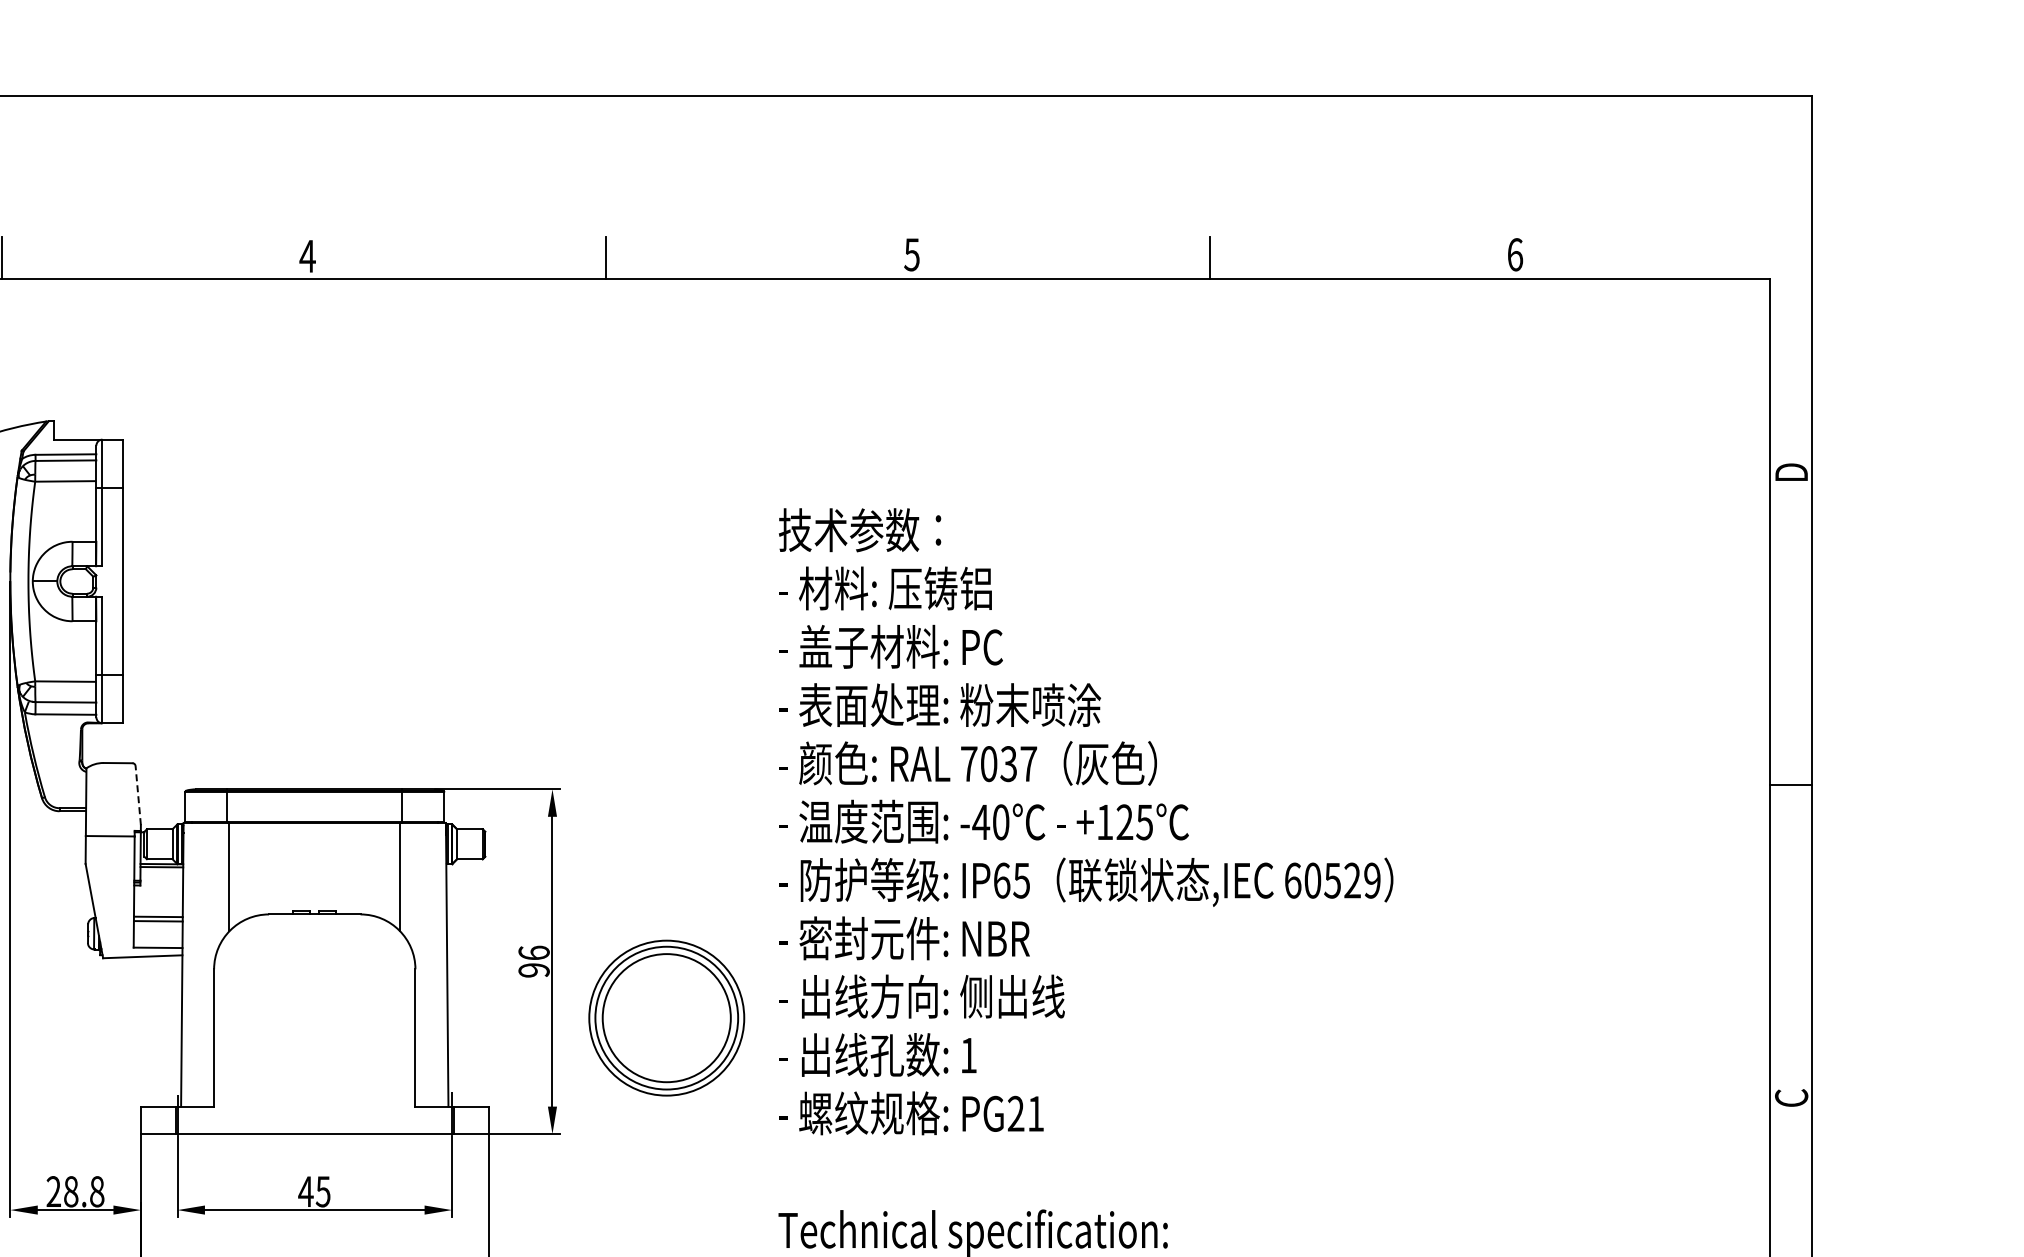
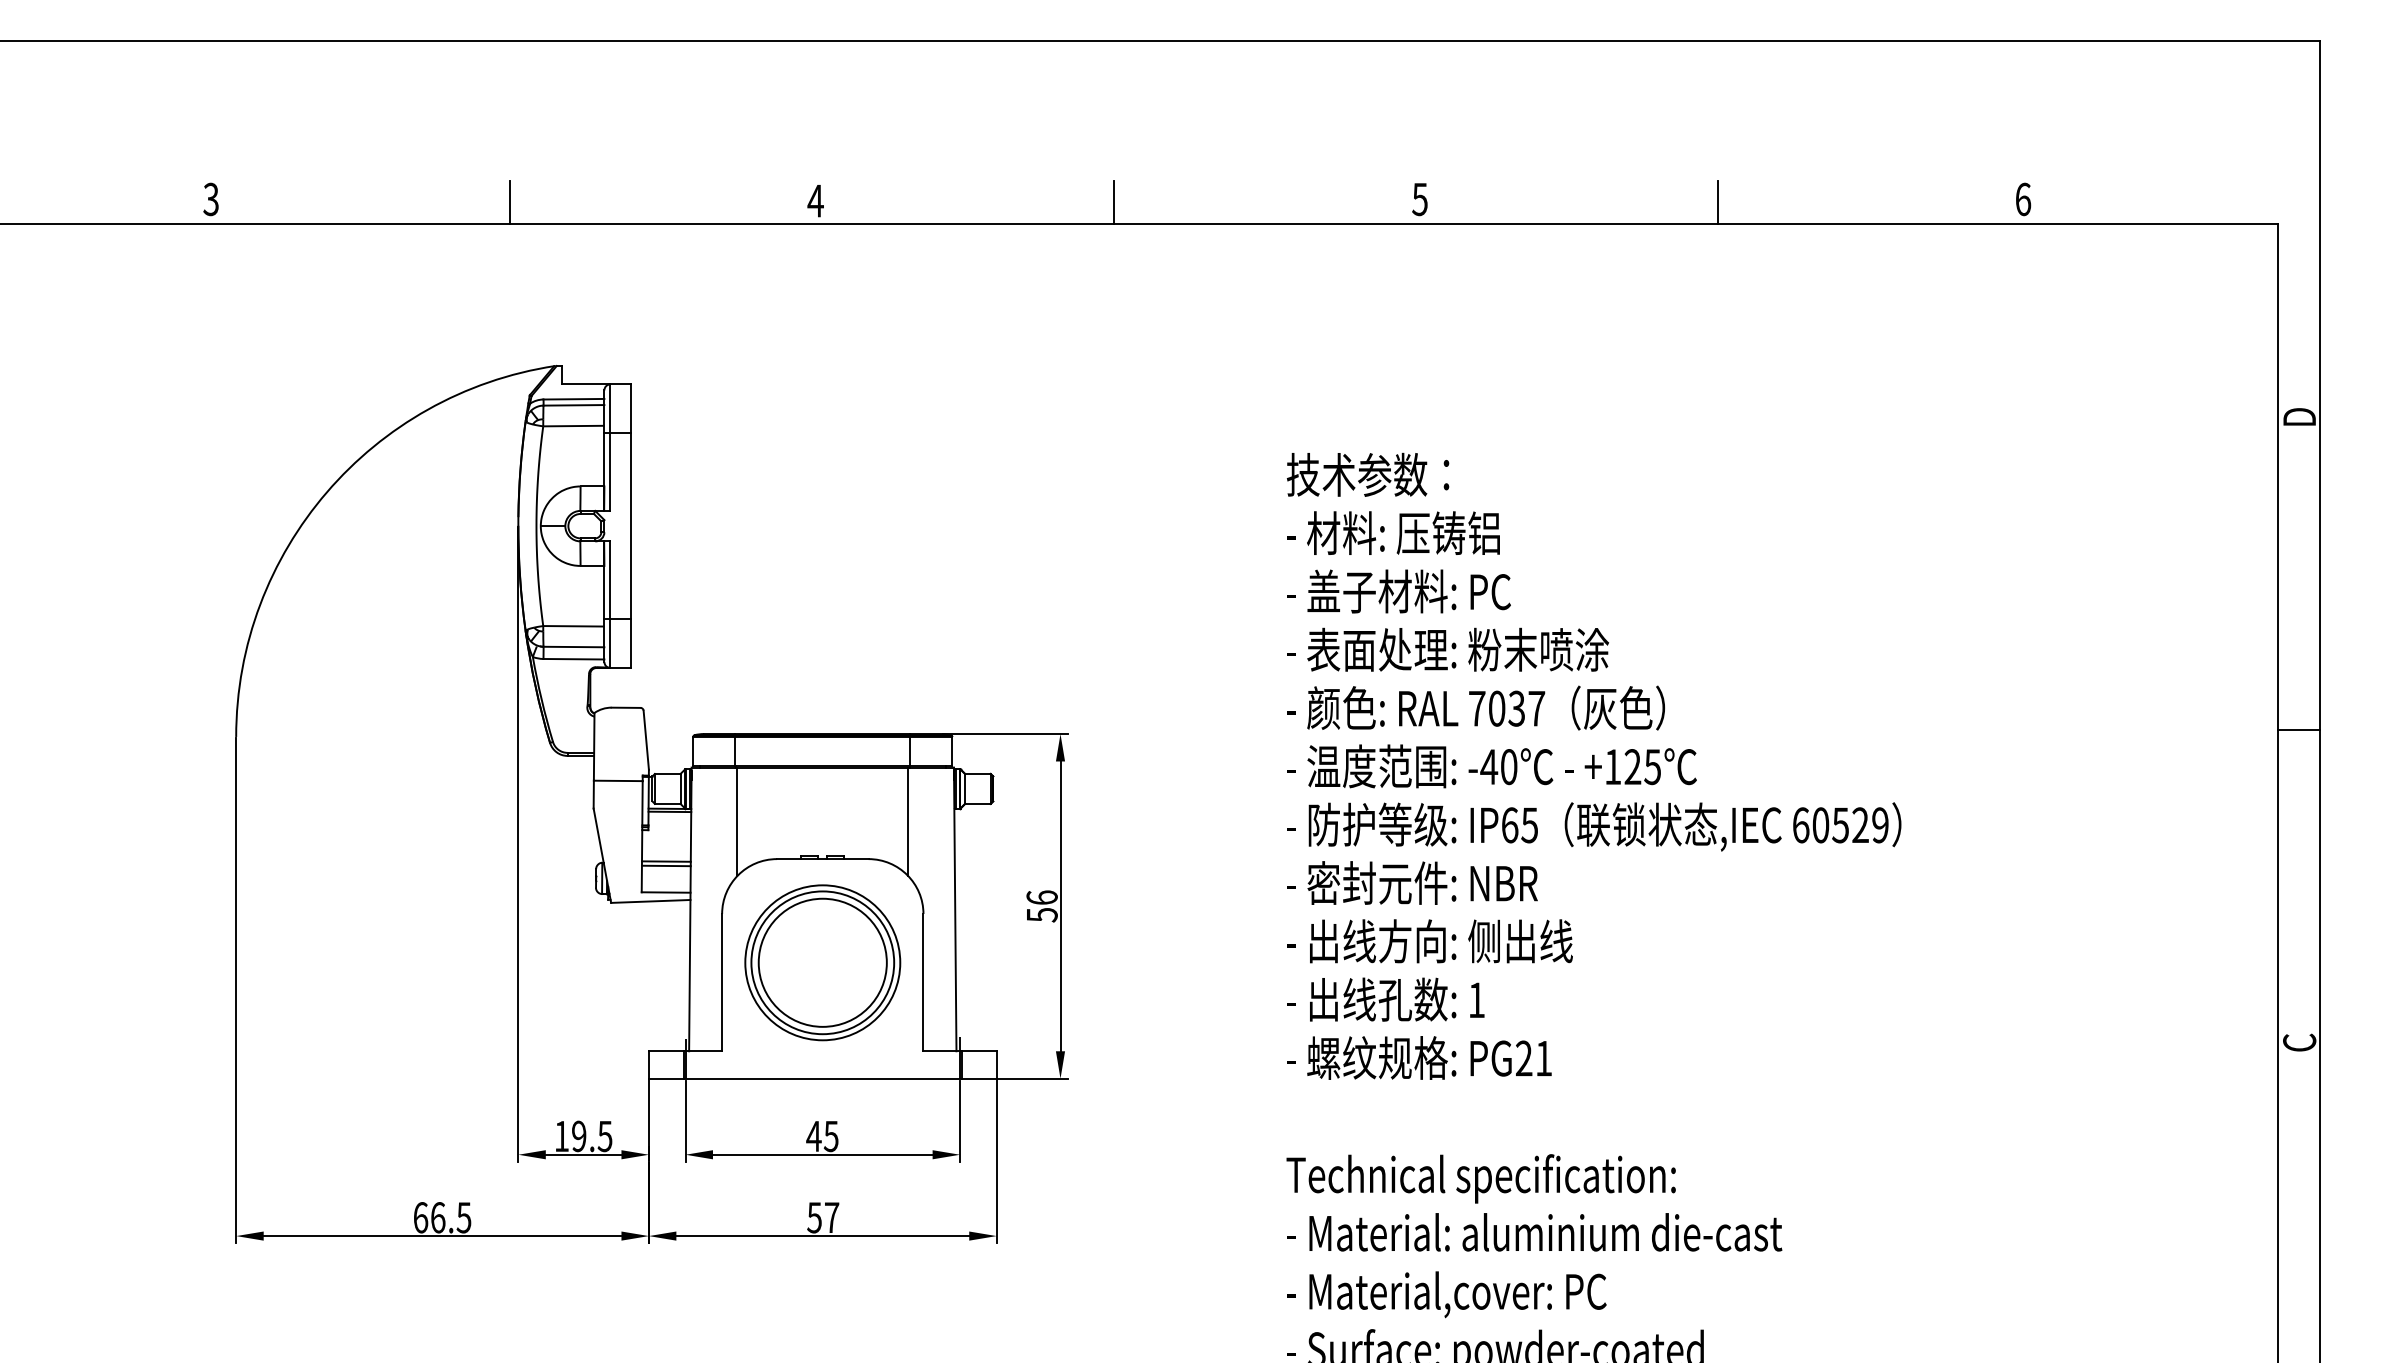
line: (138, 795) -> (646, 740), dashed -> solid
text: (533, 970) -> (1041, 915), 96 -> 56
part: (666, 1017) -> (822, 962), moved
text: (75, 1191) -> (583, 1136), 28.8 -> 19.5

